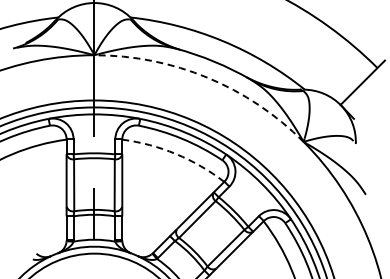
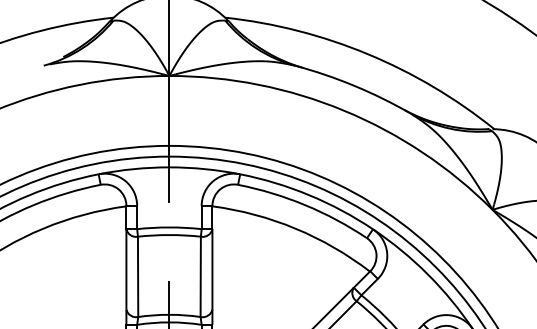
arc: (207, 77) -> (344, 110), dashed -> solid
arc: (176, 154) -> (296, 229), dashed -> solid

